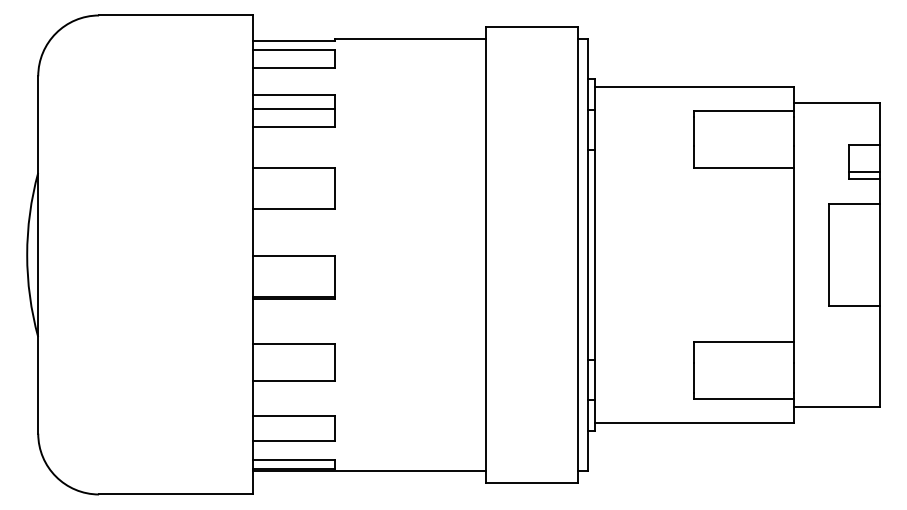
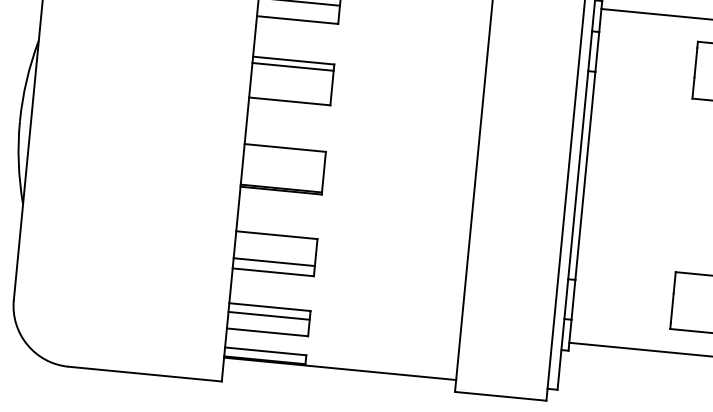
line: (293, 174) -> (292, 66), added
line: (293, 370) -> (273, 261), added
line: (293, 424) -> (268, 315), added

